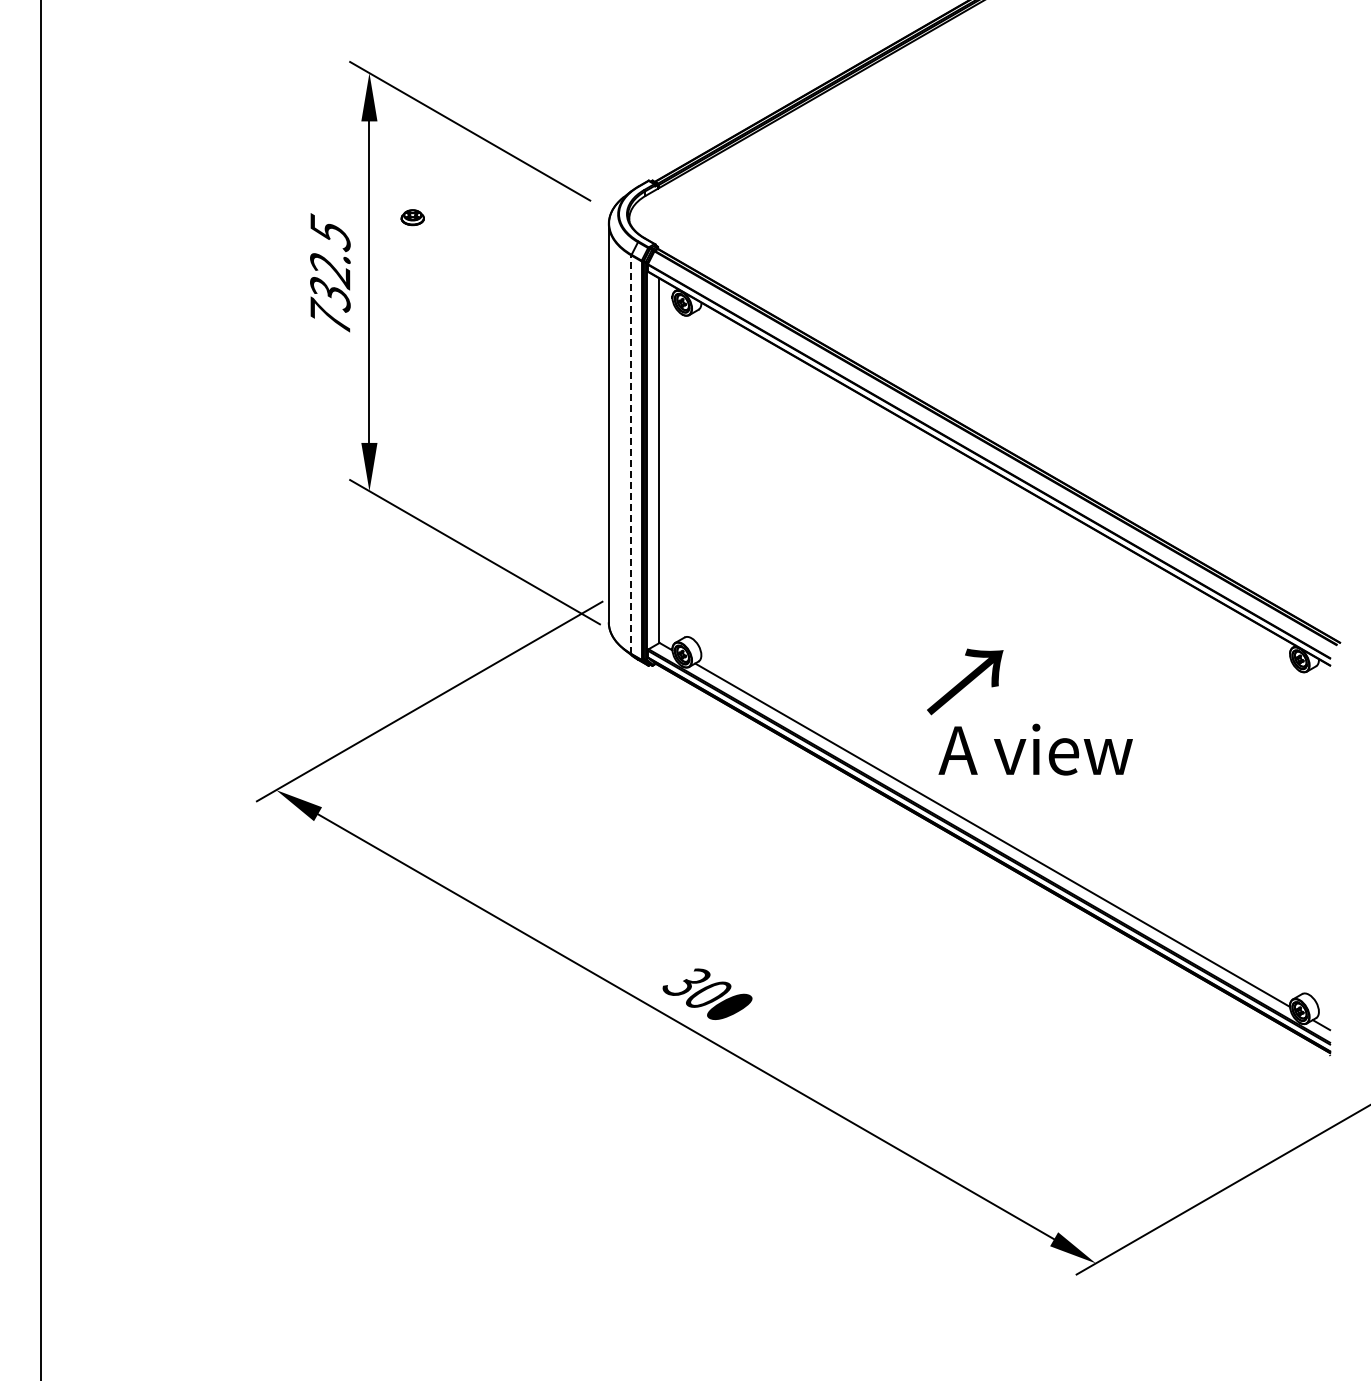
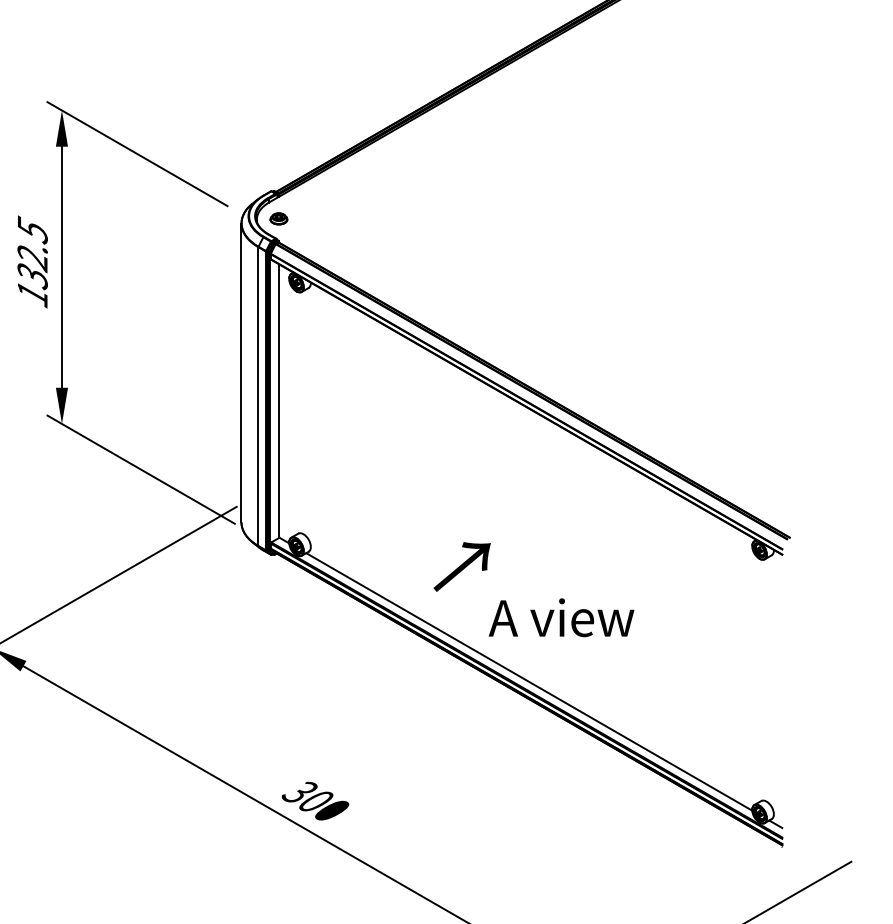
part: (412, 217) -> (278, 218), moved
text: (330, 316) -> (32, 292), 732.5 -> 132.5
line: (631, 454) -> (258, 396), dashed -> solid
text: (965, 681) -> (462, 566), moved

